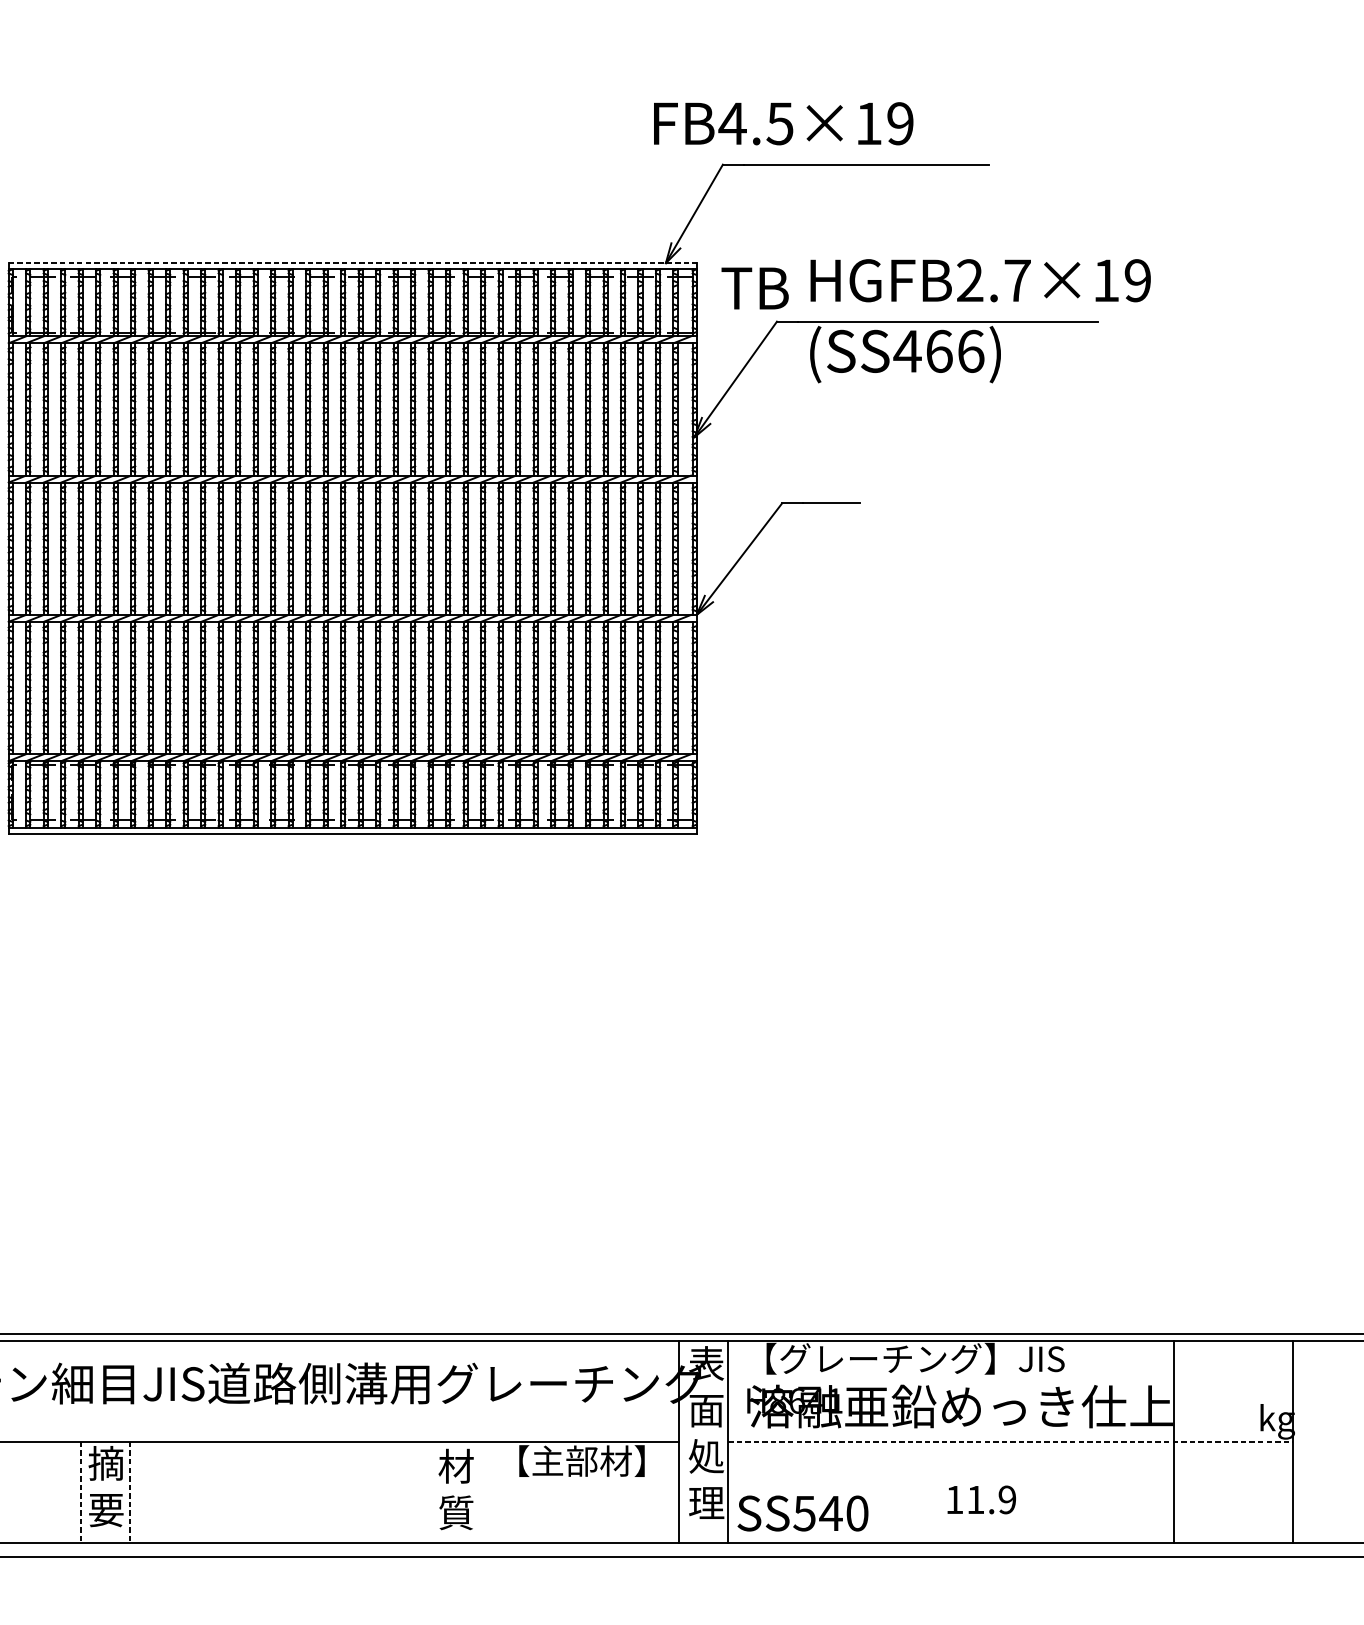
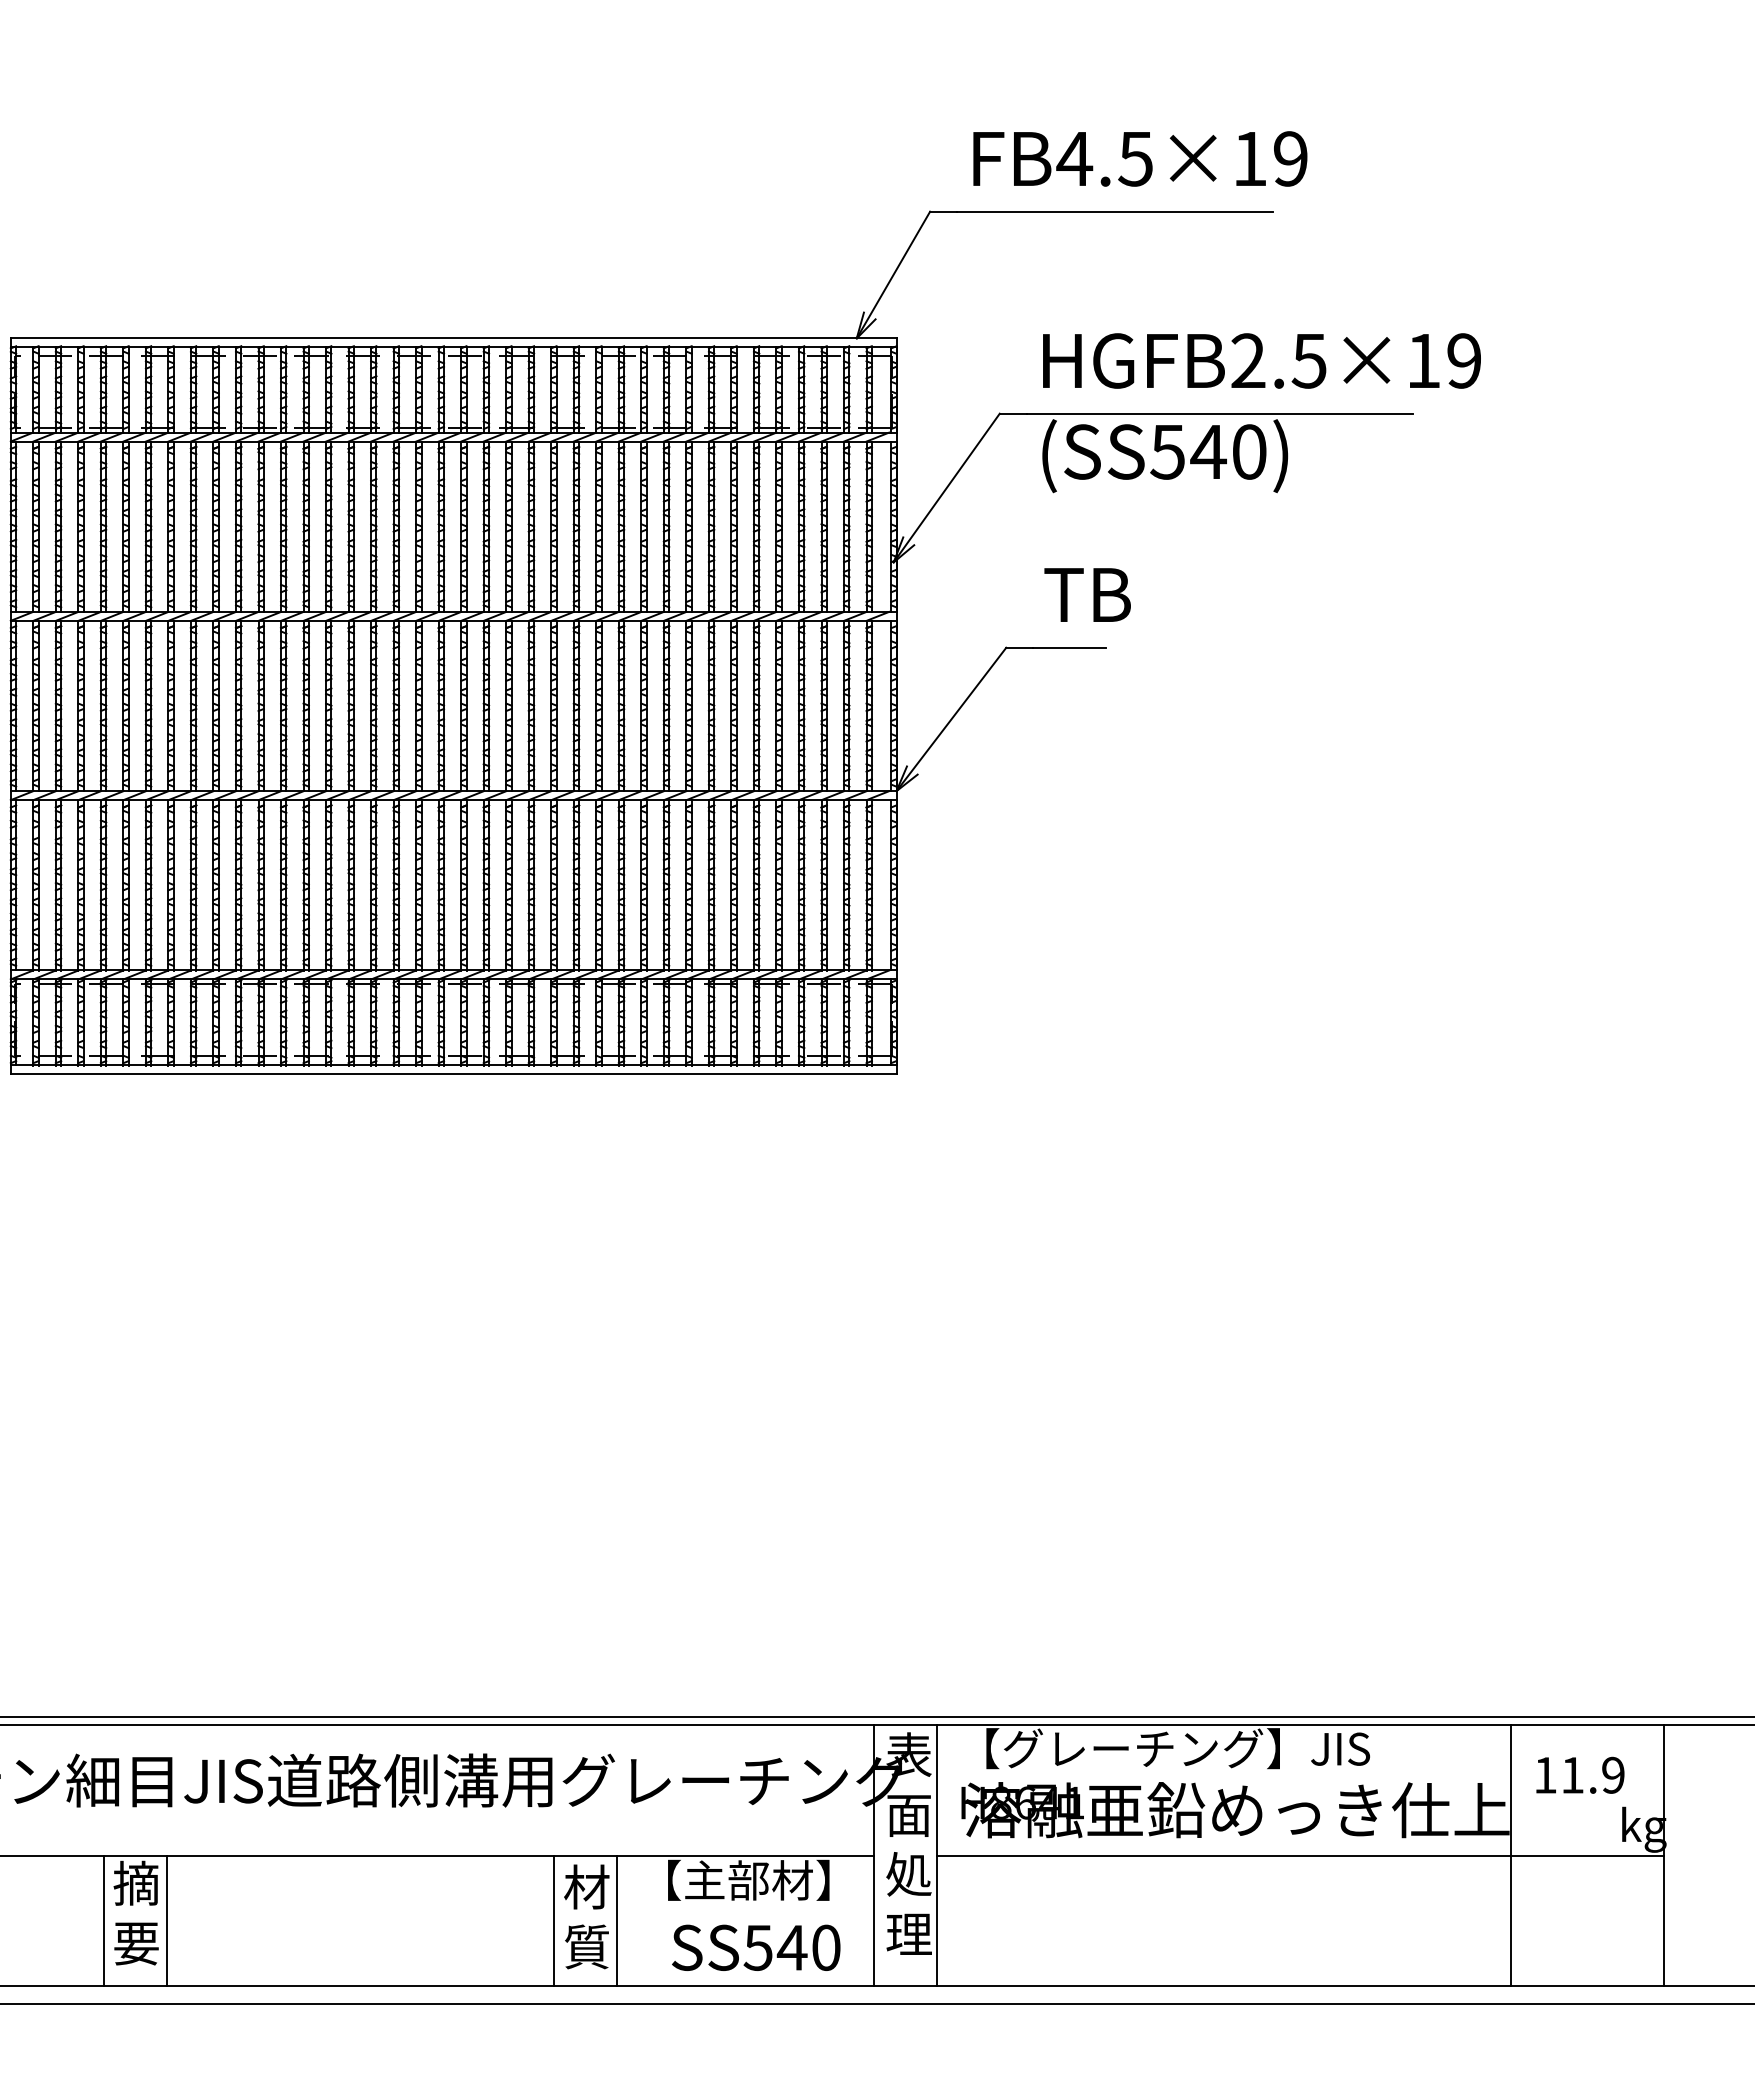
text: (783, 123) -> (1140, 158), moved
line: (352, 263) -> (453, 338), dashed -> solid
text: (1016, 281) -> (1308, 361), HGFB2.7×19 -> HGFB2.5×19
text: (755, 288) -> (1087, 594), moved
text: (938, 351) -> (1207, 451), (SS466) -> (SS540)
line: (1010, 1441) -> (1300, 1855), dashed -> solid
line: (431, 1492) -> (554, 1920), added
line: (479, 1492) -> (616, 1920), added
line: (80, 1493) -> (103, 1921), dashed -> solid
line: (129, 1493) -> (166, 1921), dashed -> solid
text: (981, 1499) -> (1580, 1774), moved
text: (803, 1513) -> (756, 1947), moved

